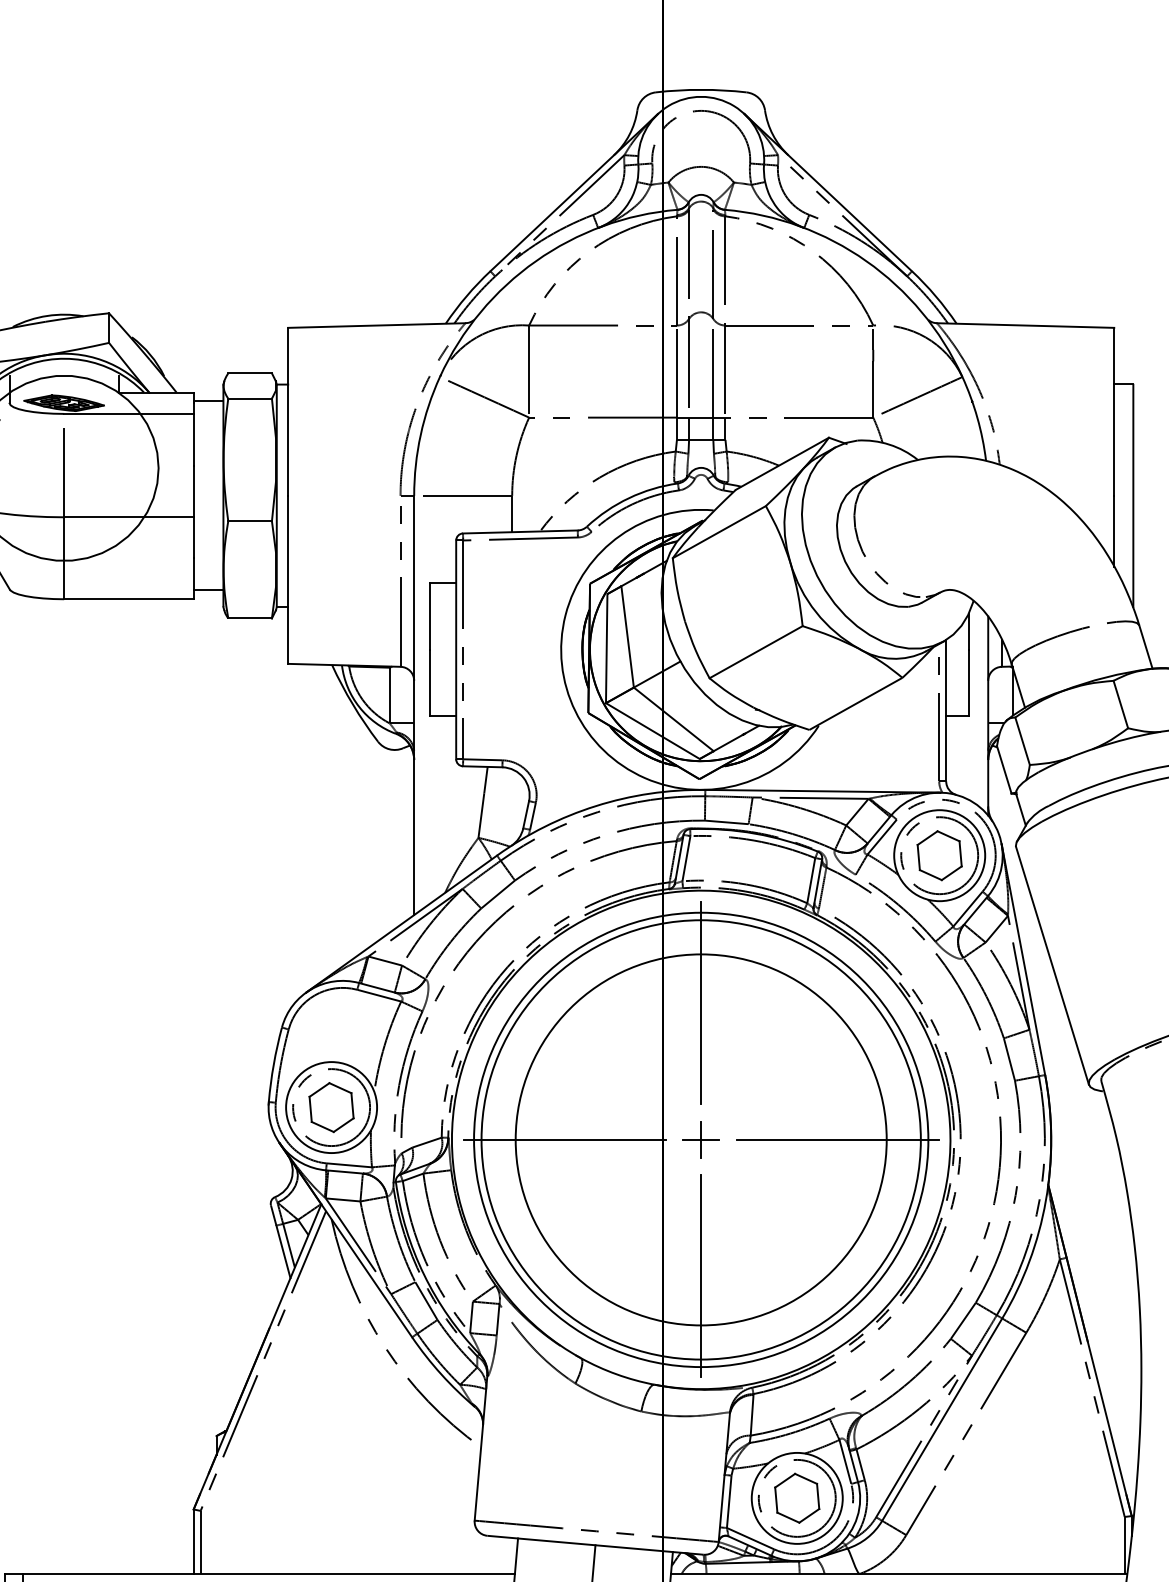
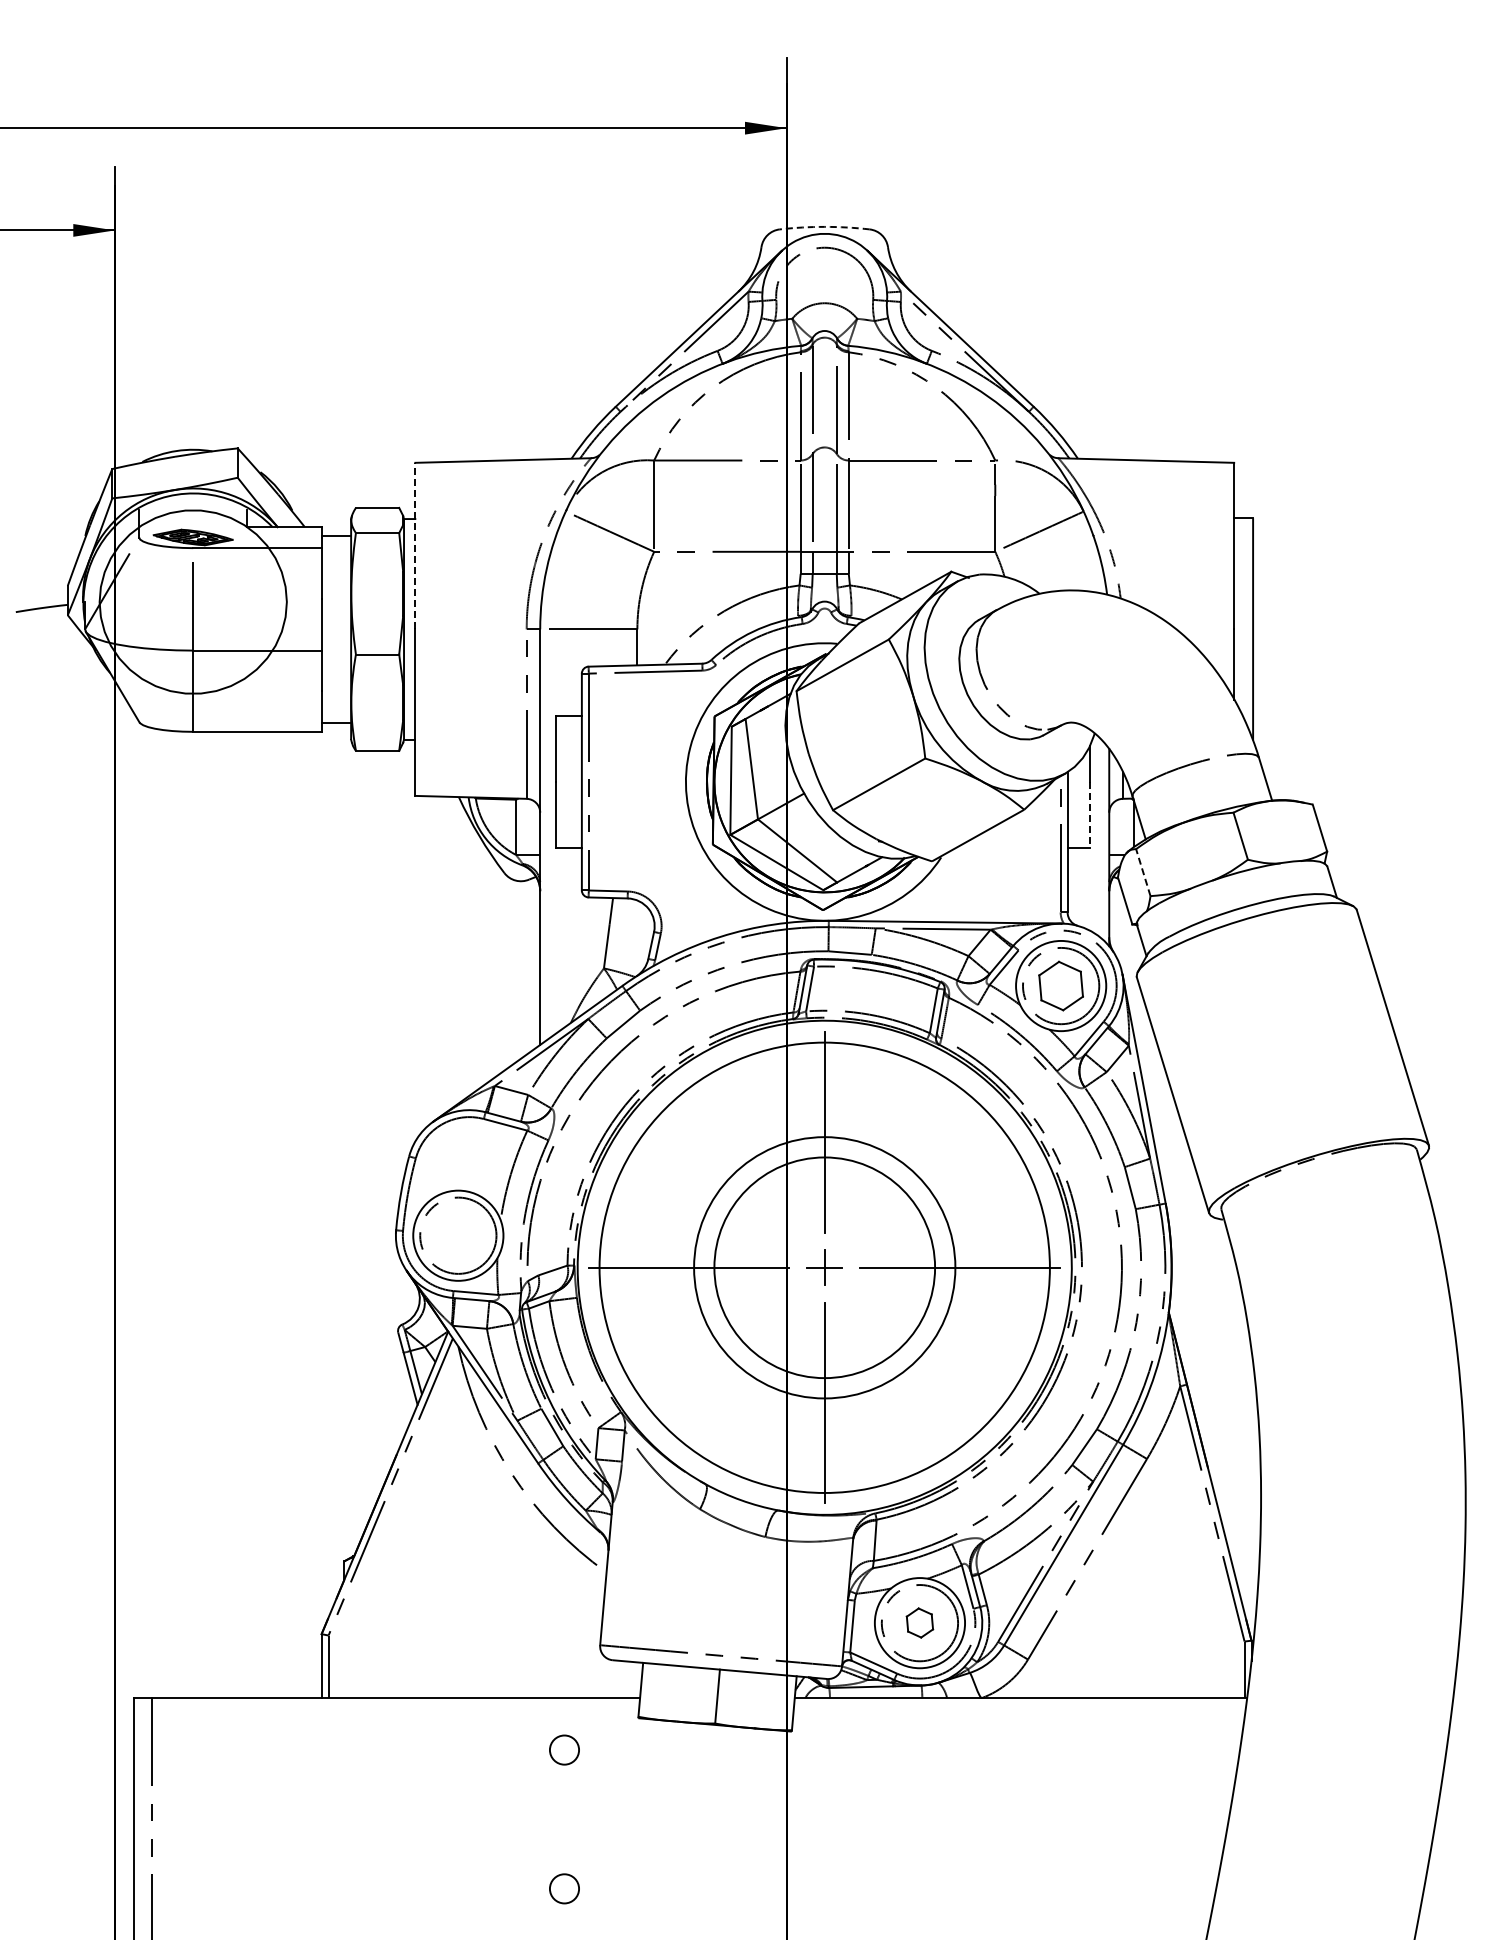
arc: (700, 89) -> (824, 226), solid -> dashed
line: (288, 411) -> (415, 545), solid -> dashed
line: (969, 683) -> (1090, 815), solid -> dashed
line: (1022, 741) -> (1143, 872), solid -> dashed
part: (331, 1107) -> (458, 1235), removed
circle: (700, 1139) -> (824, 1267), size x0.6
circle: (700, 1139) -> (824, 1267), size x0.6
part: (796, 1497) -> (919, 1622), size x0.6

